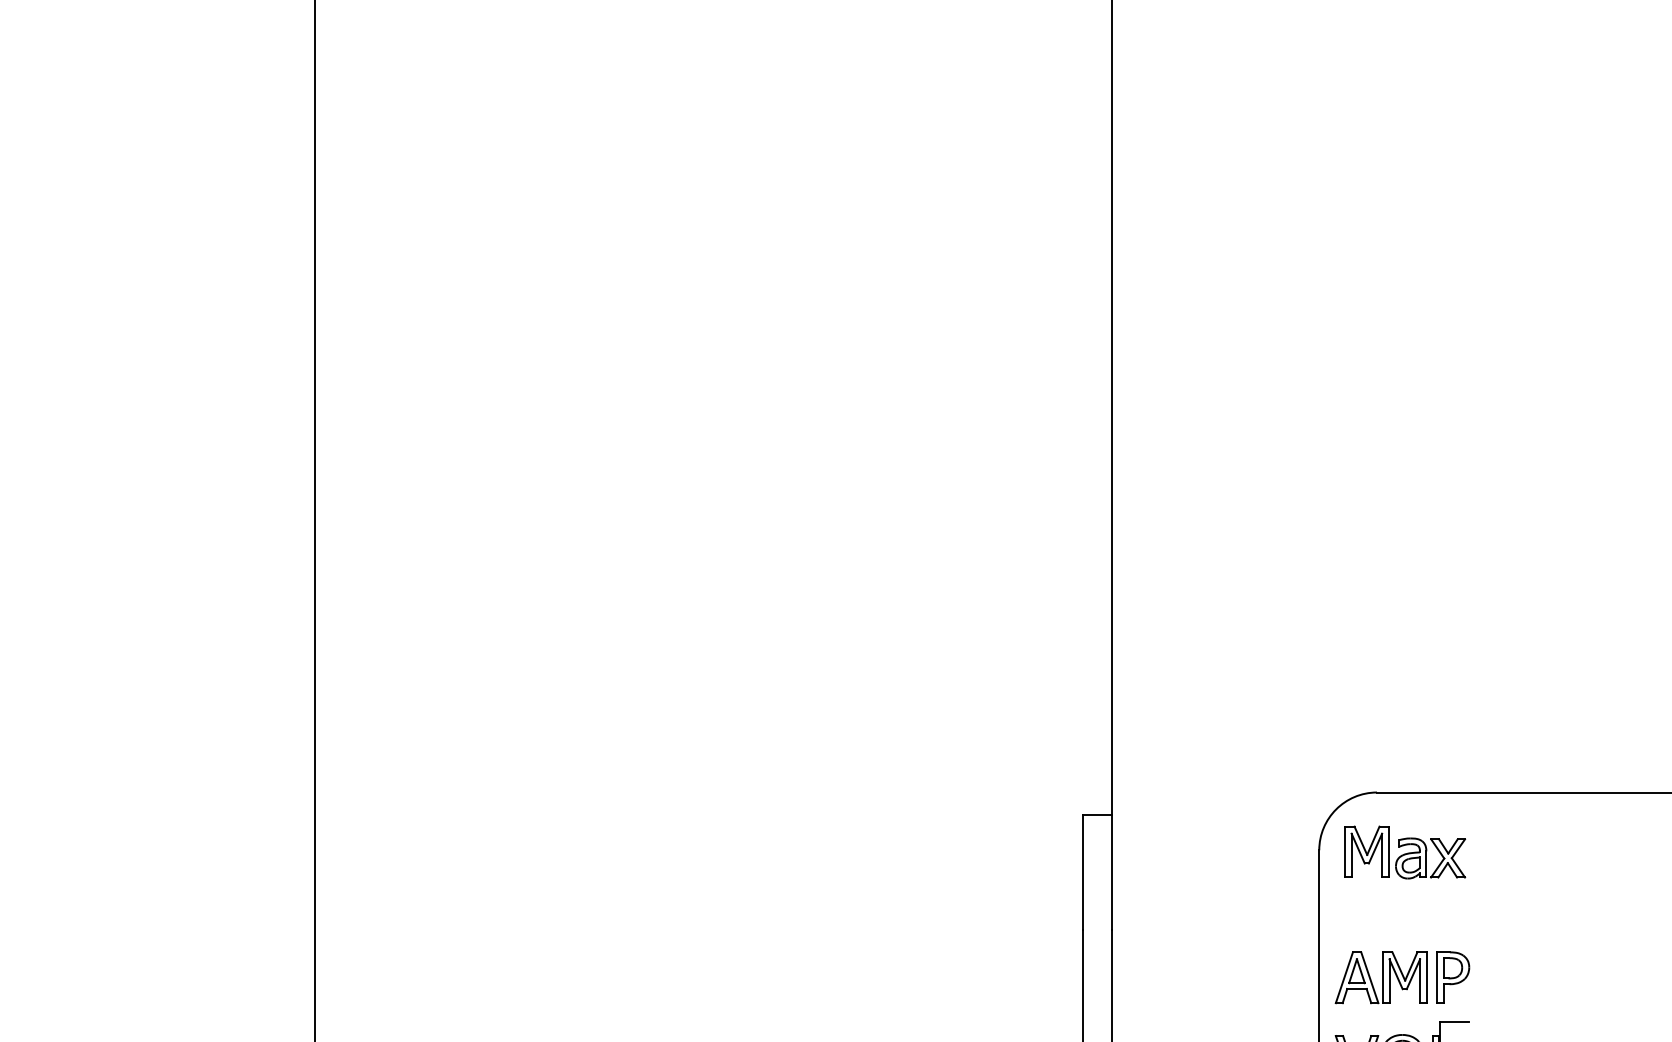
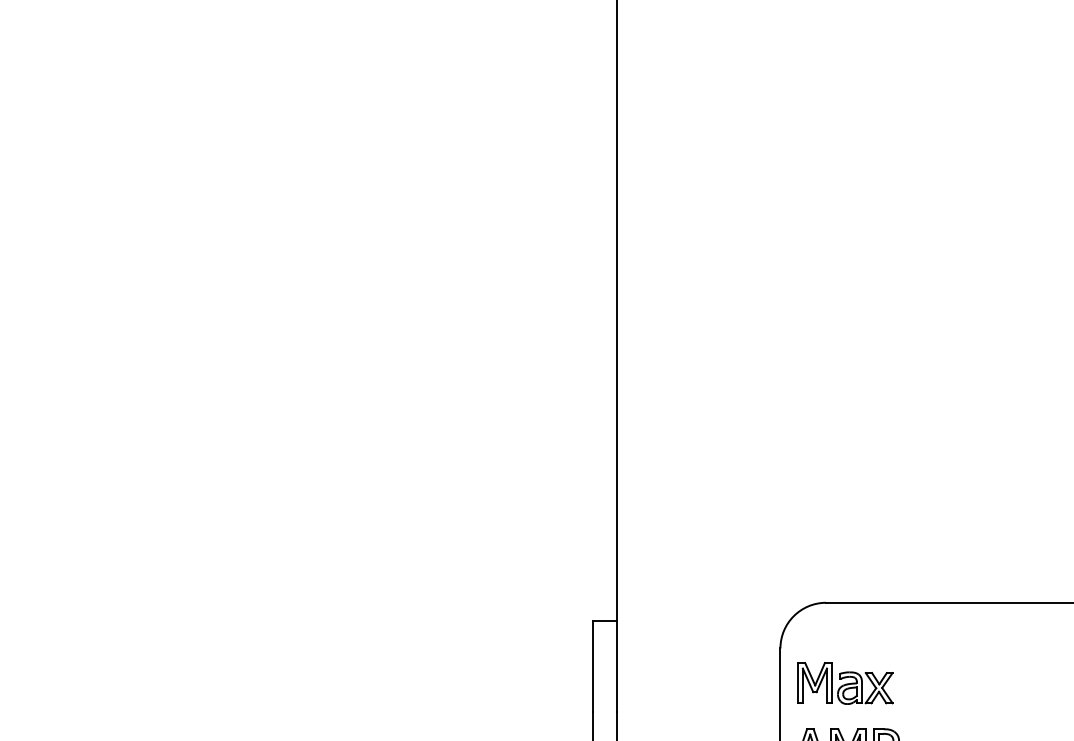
part: (1405, 852) -> (845, 683), moved

